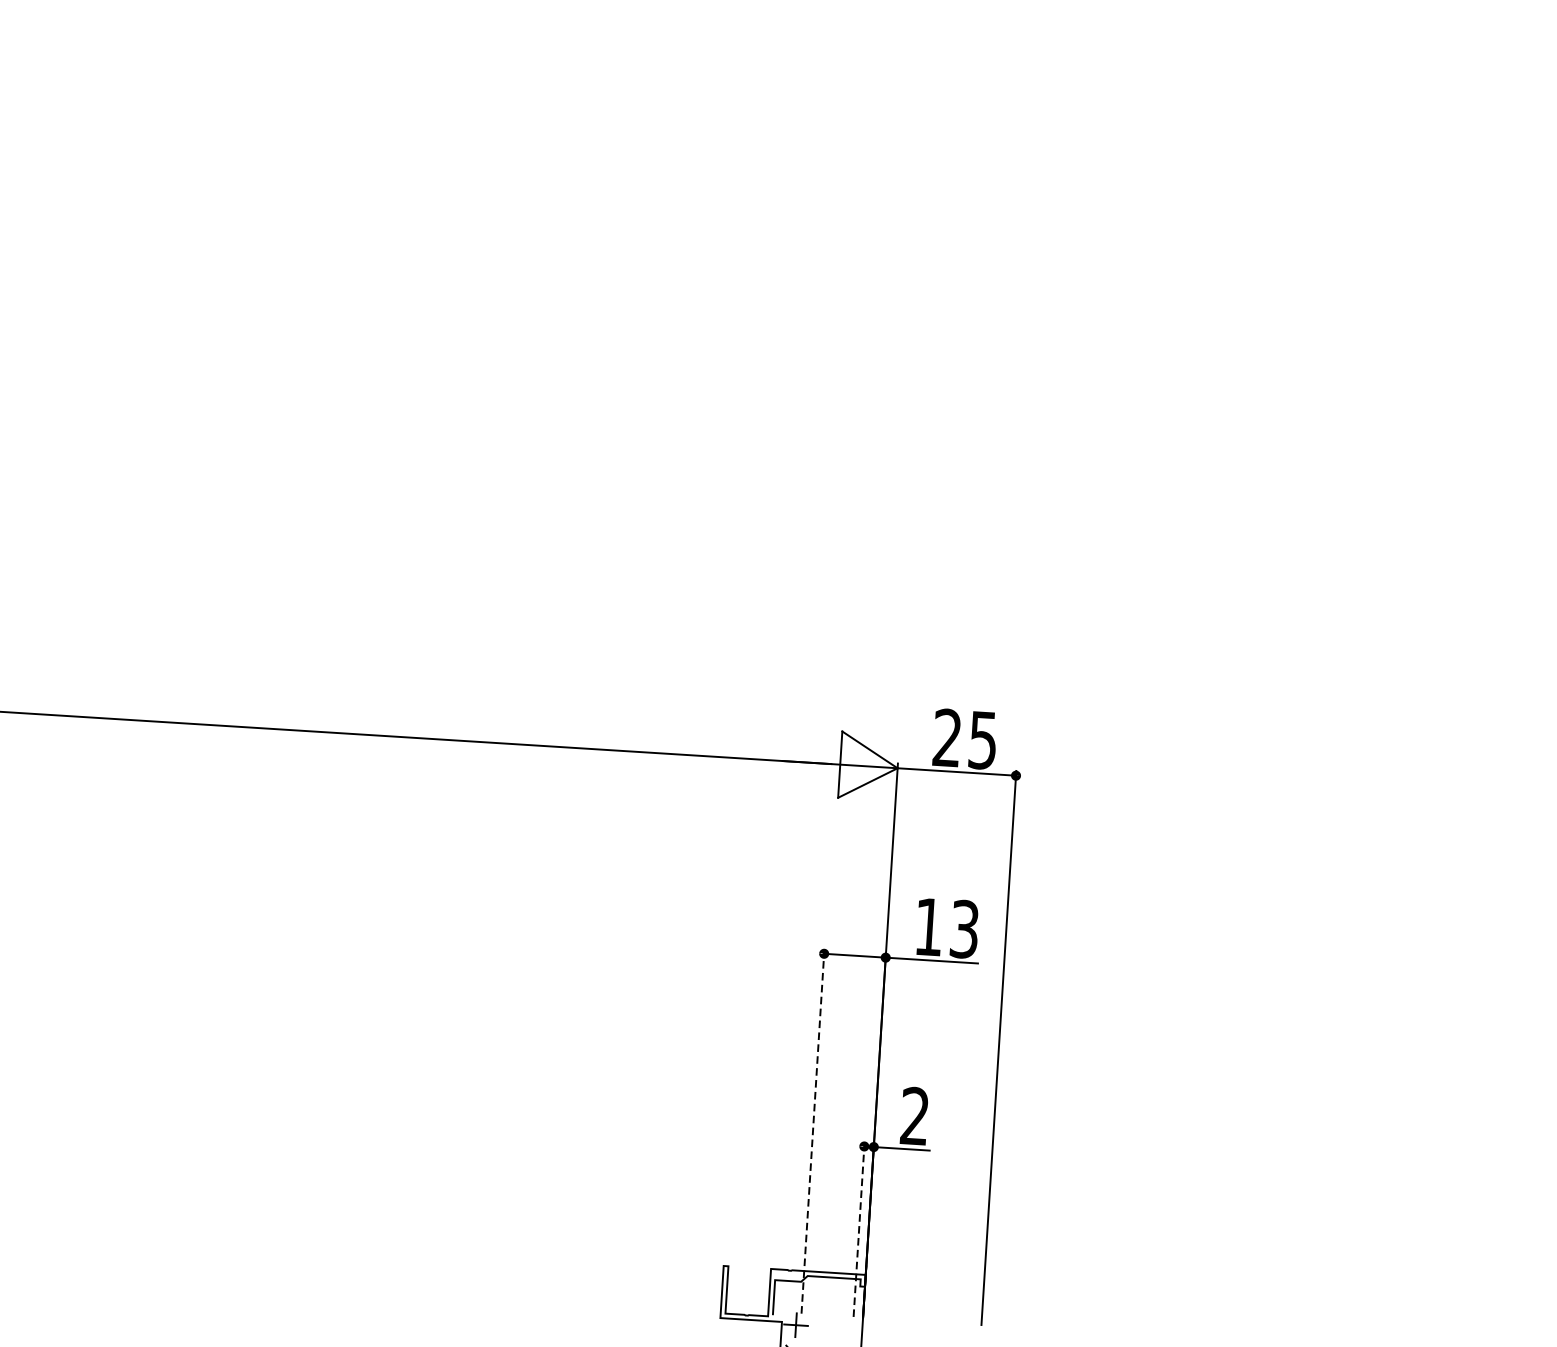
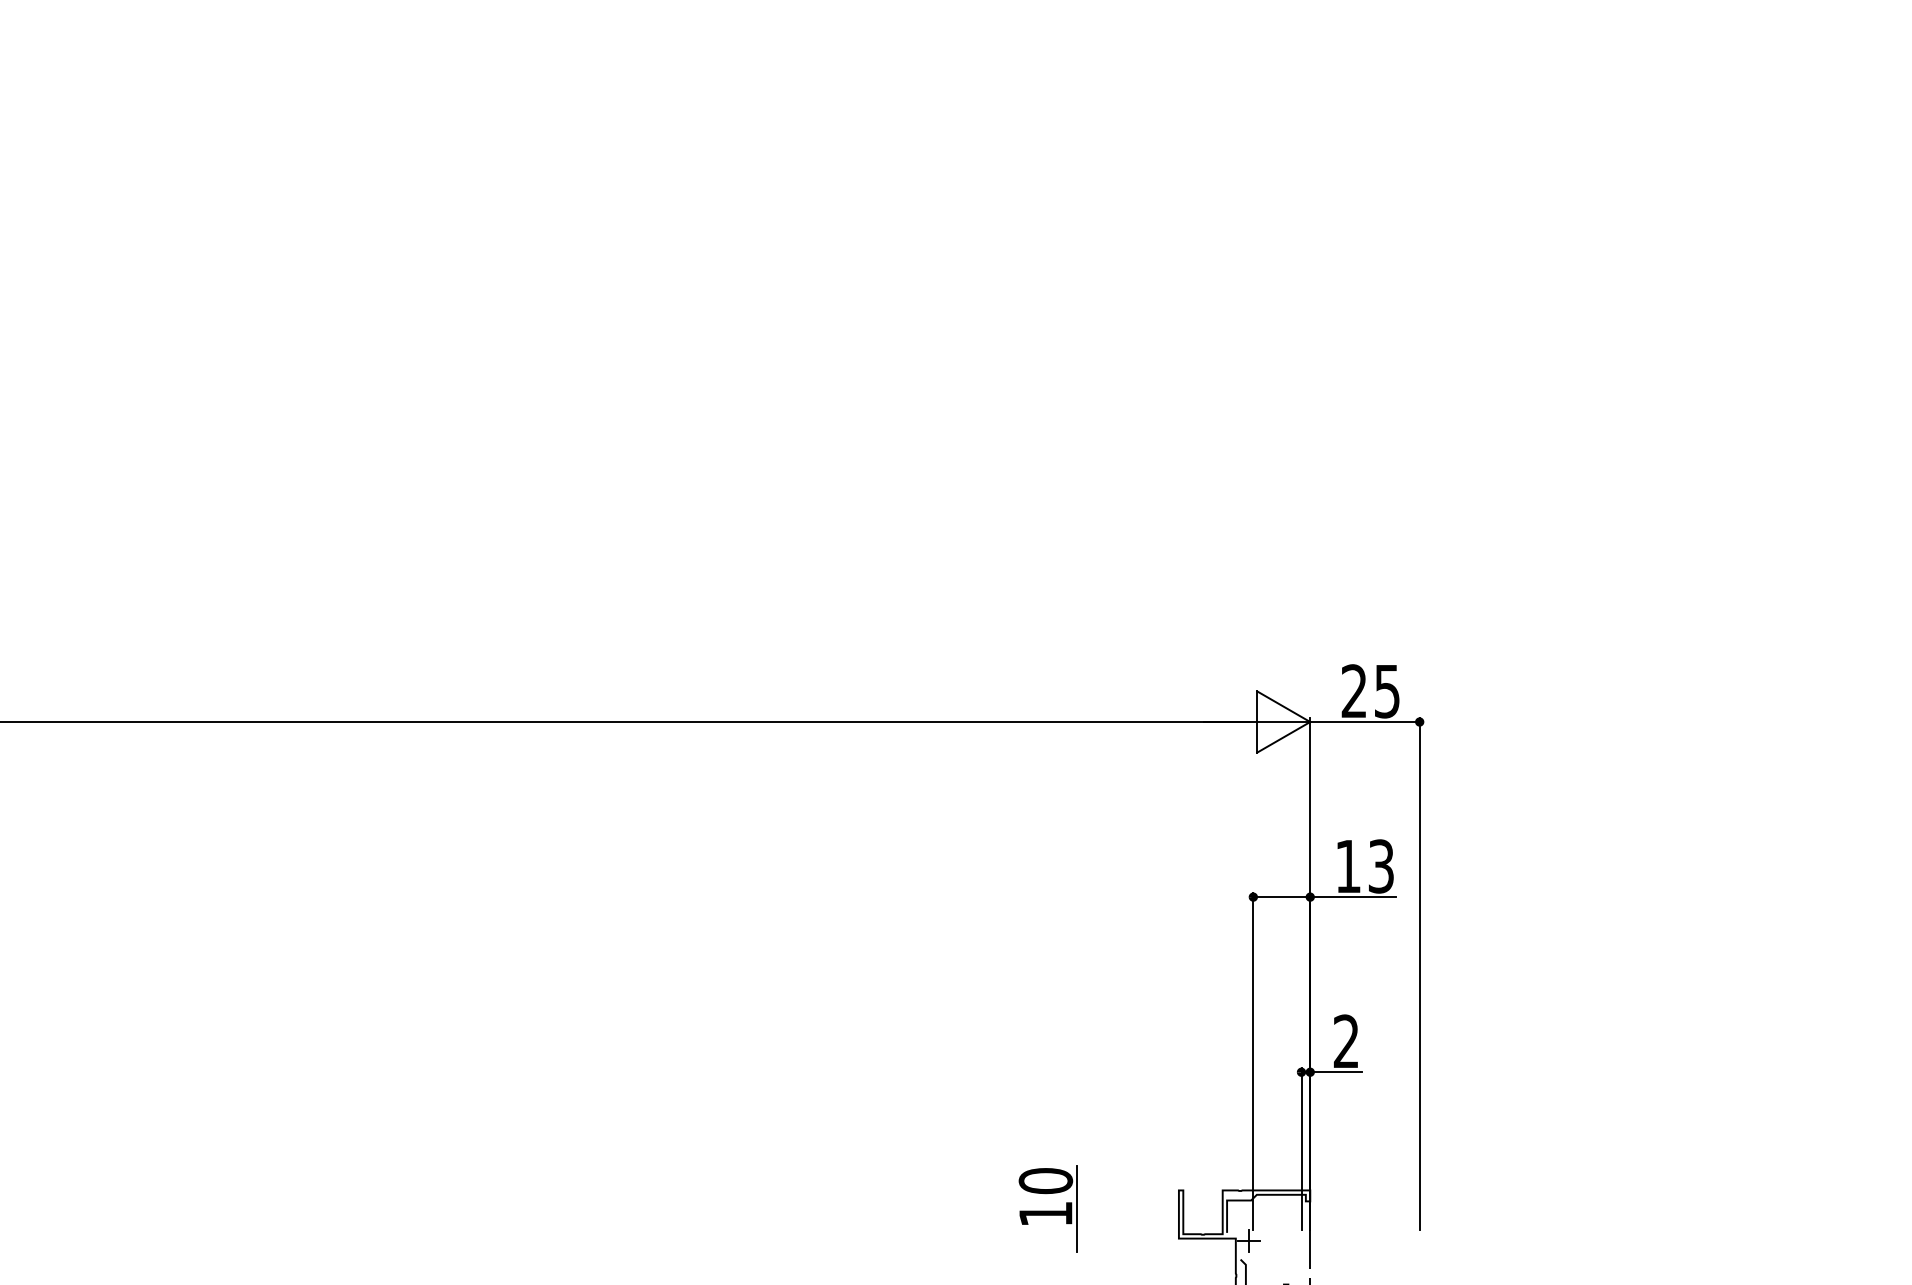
line: (813, 1131) -> (1253, 1061), dashed -> solid
line: (859, 1228) -> (1301, 1148), dashed -> solid
part: (580, 1276) -> (1047, 1208), added

